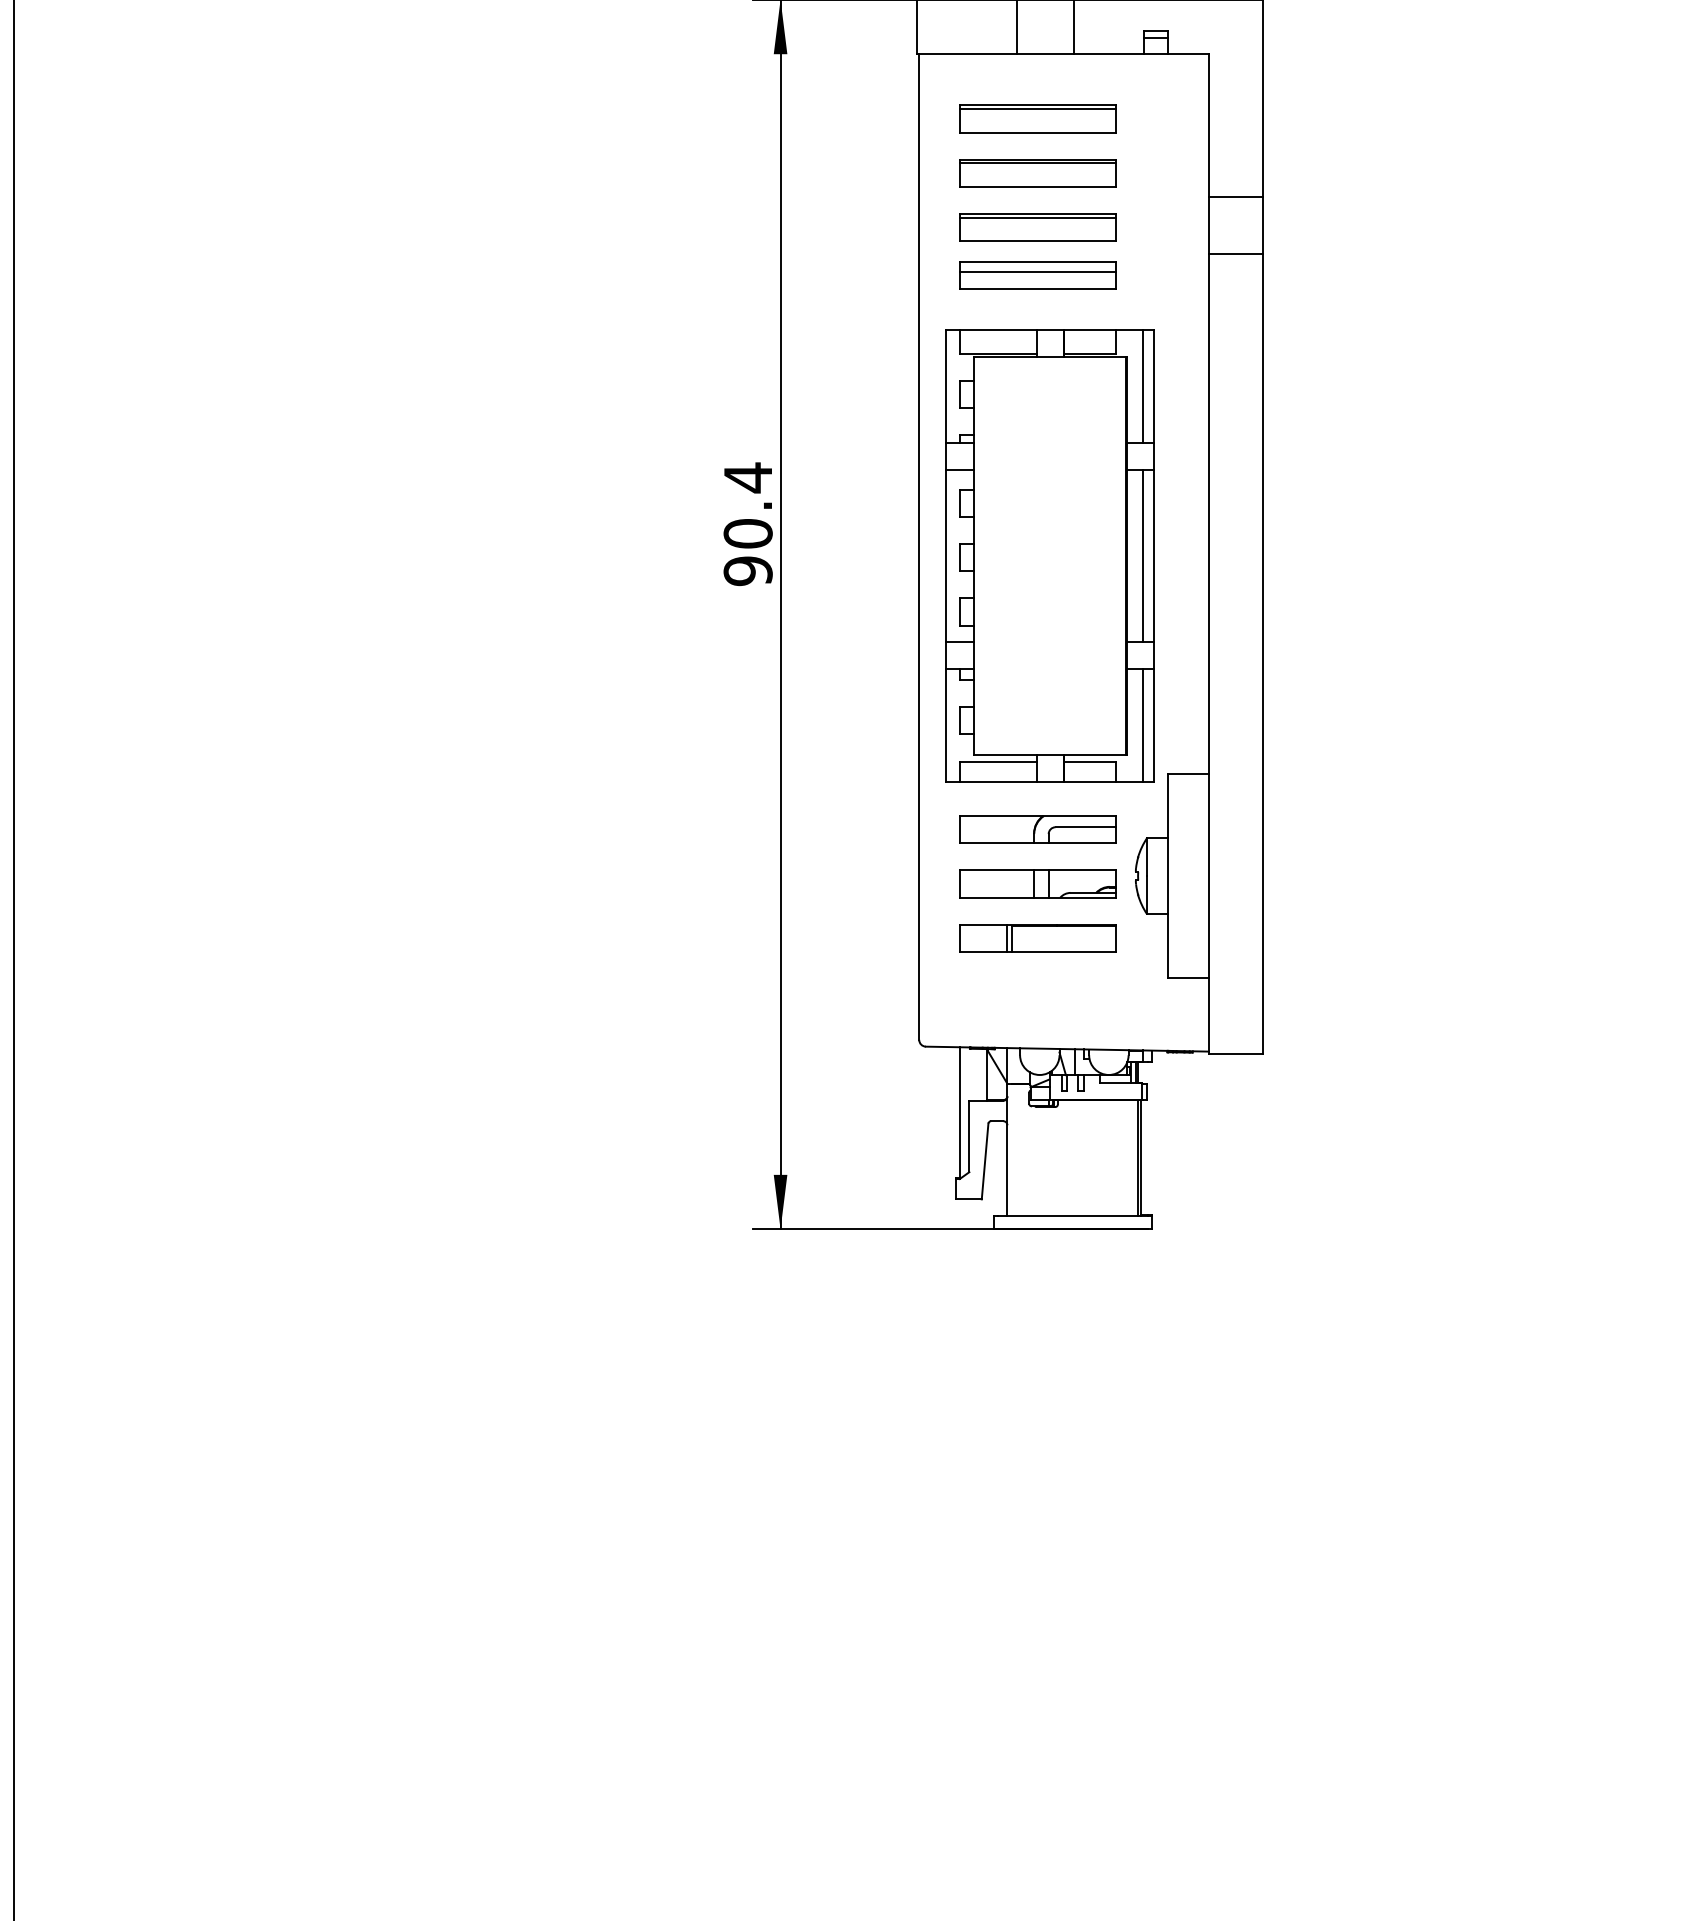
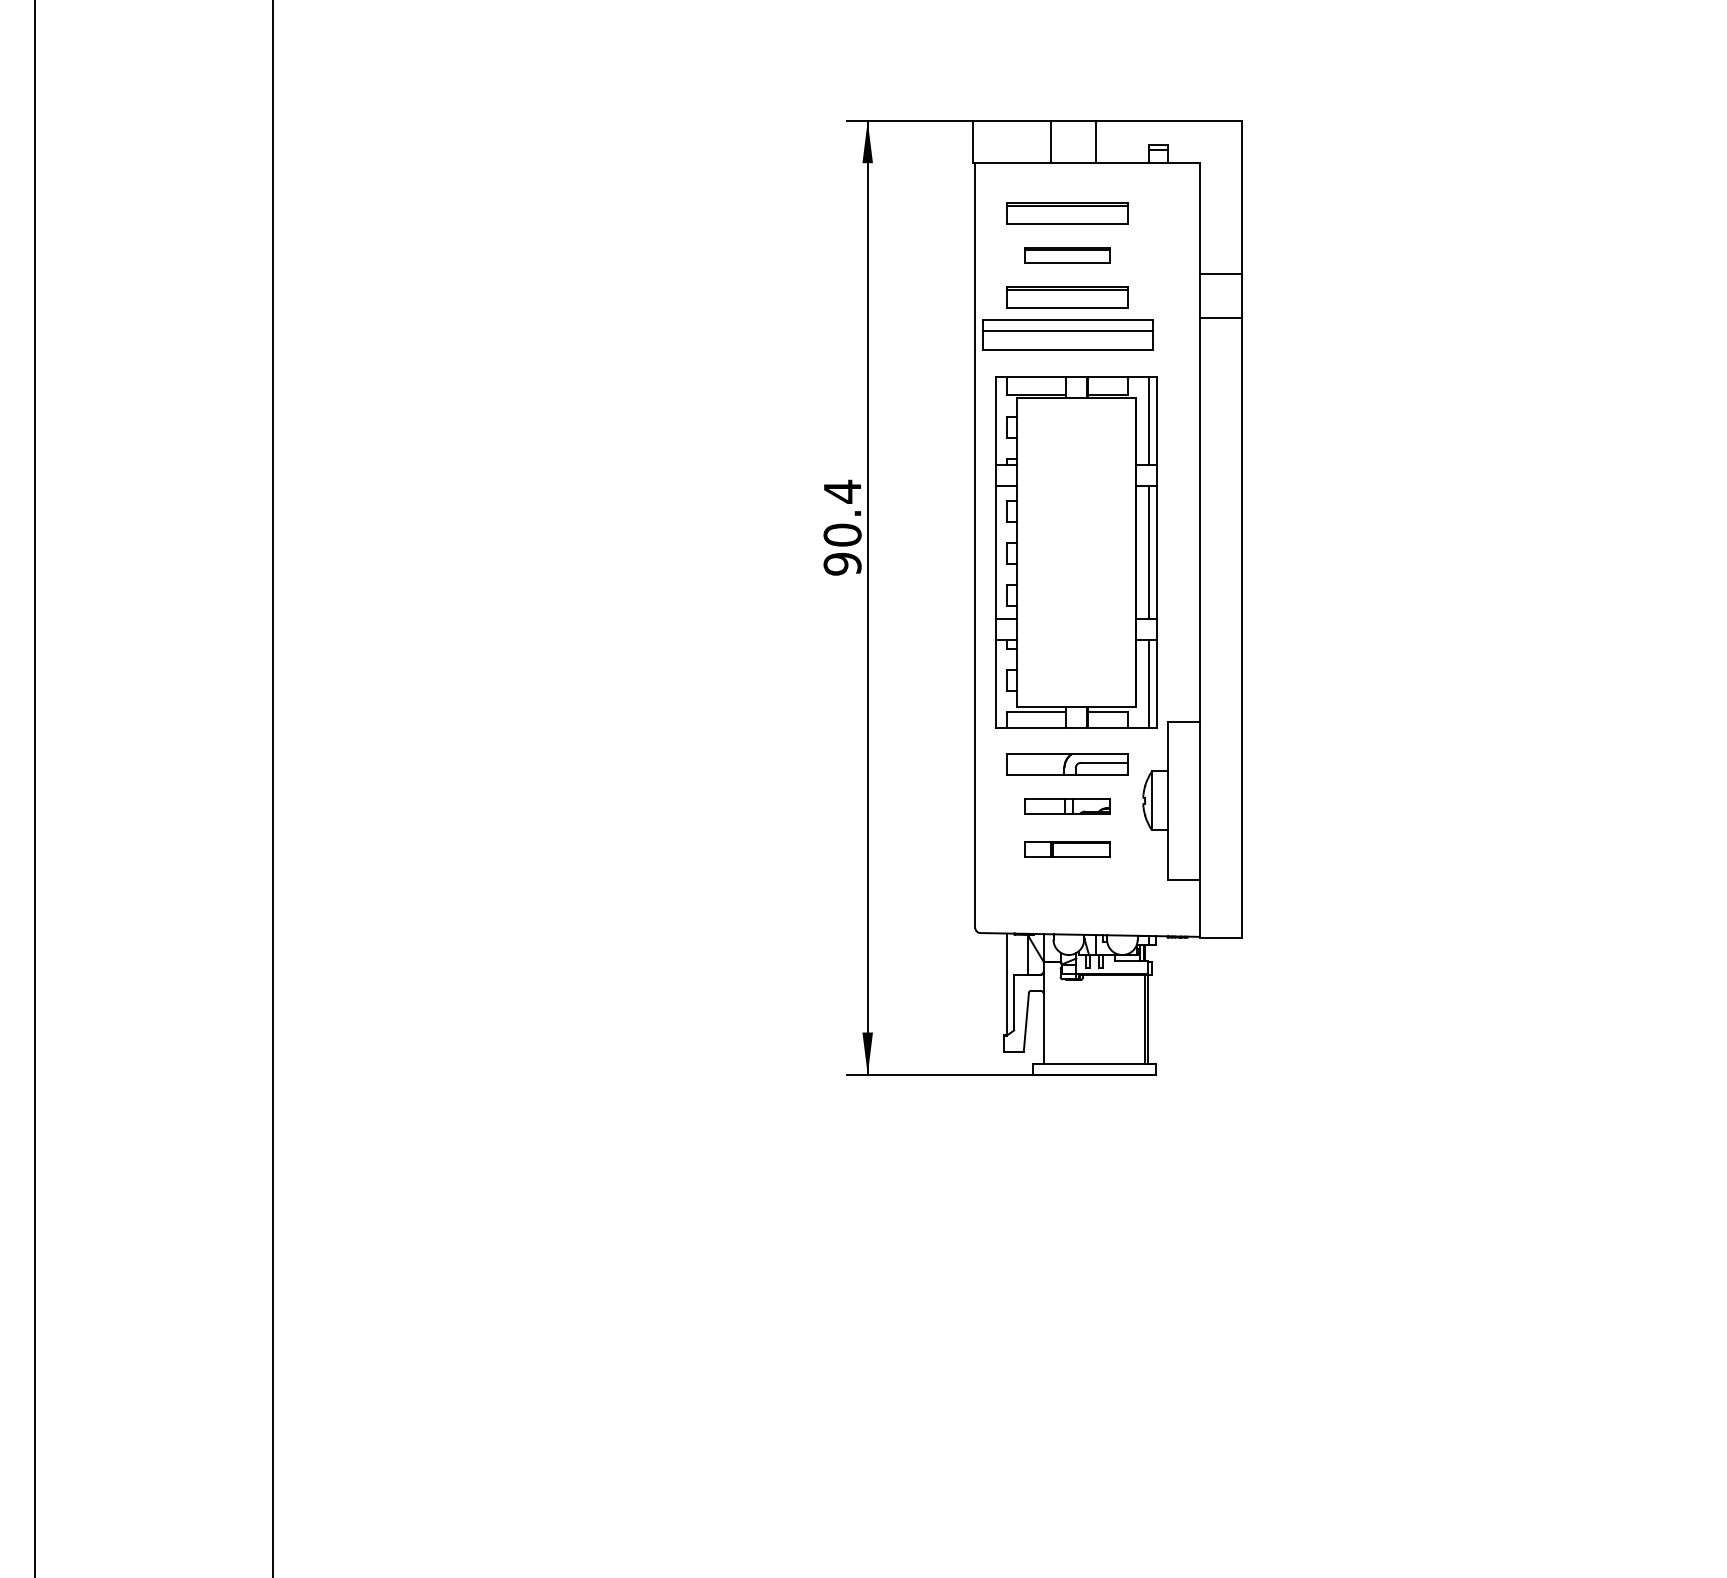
part: (1038, 173) -> (1067, 255), size x0.7
part: (1038, 275) -> (1067, 334), size x1.4
part: (1038, 883) -> (1067, 806), size x0.7
part: (1038, 938) -> (1067, 849), size x0.7

